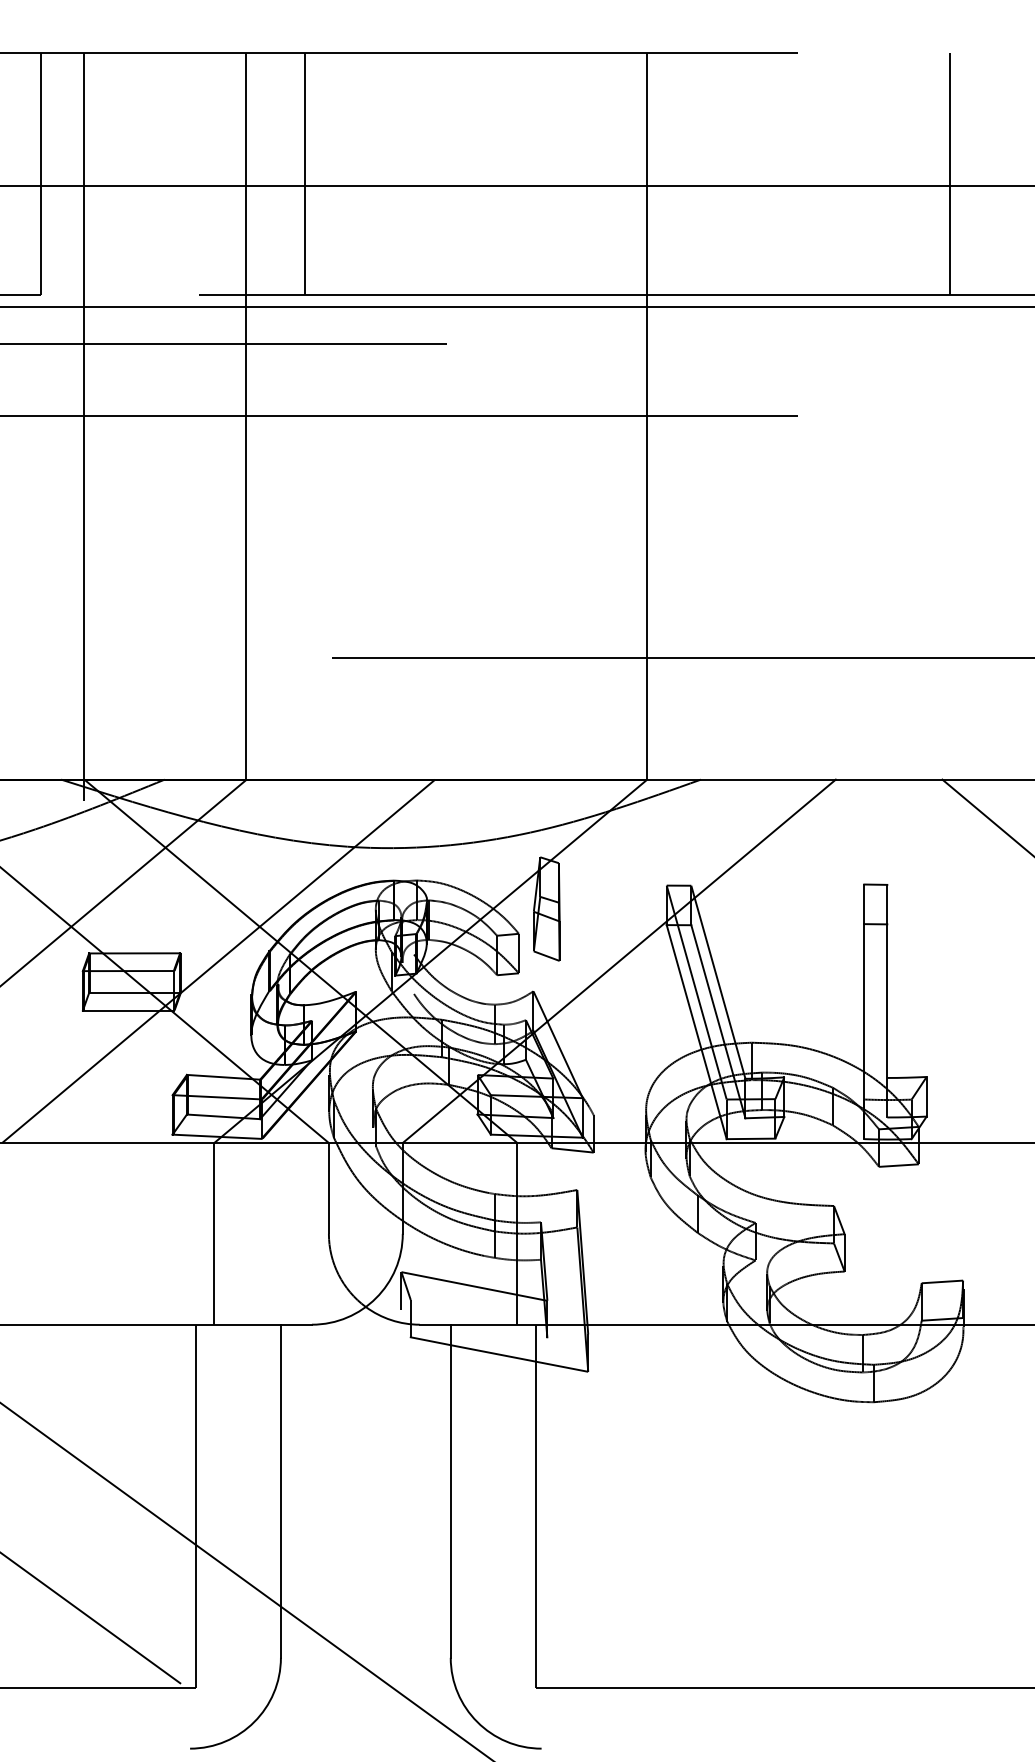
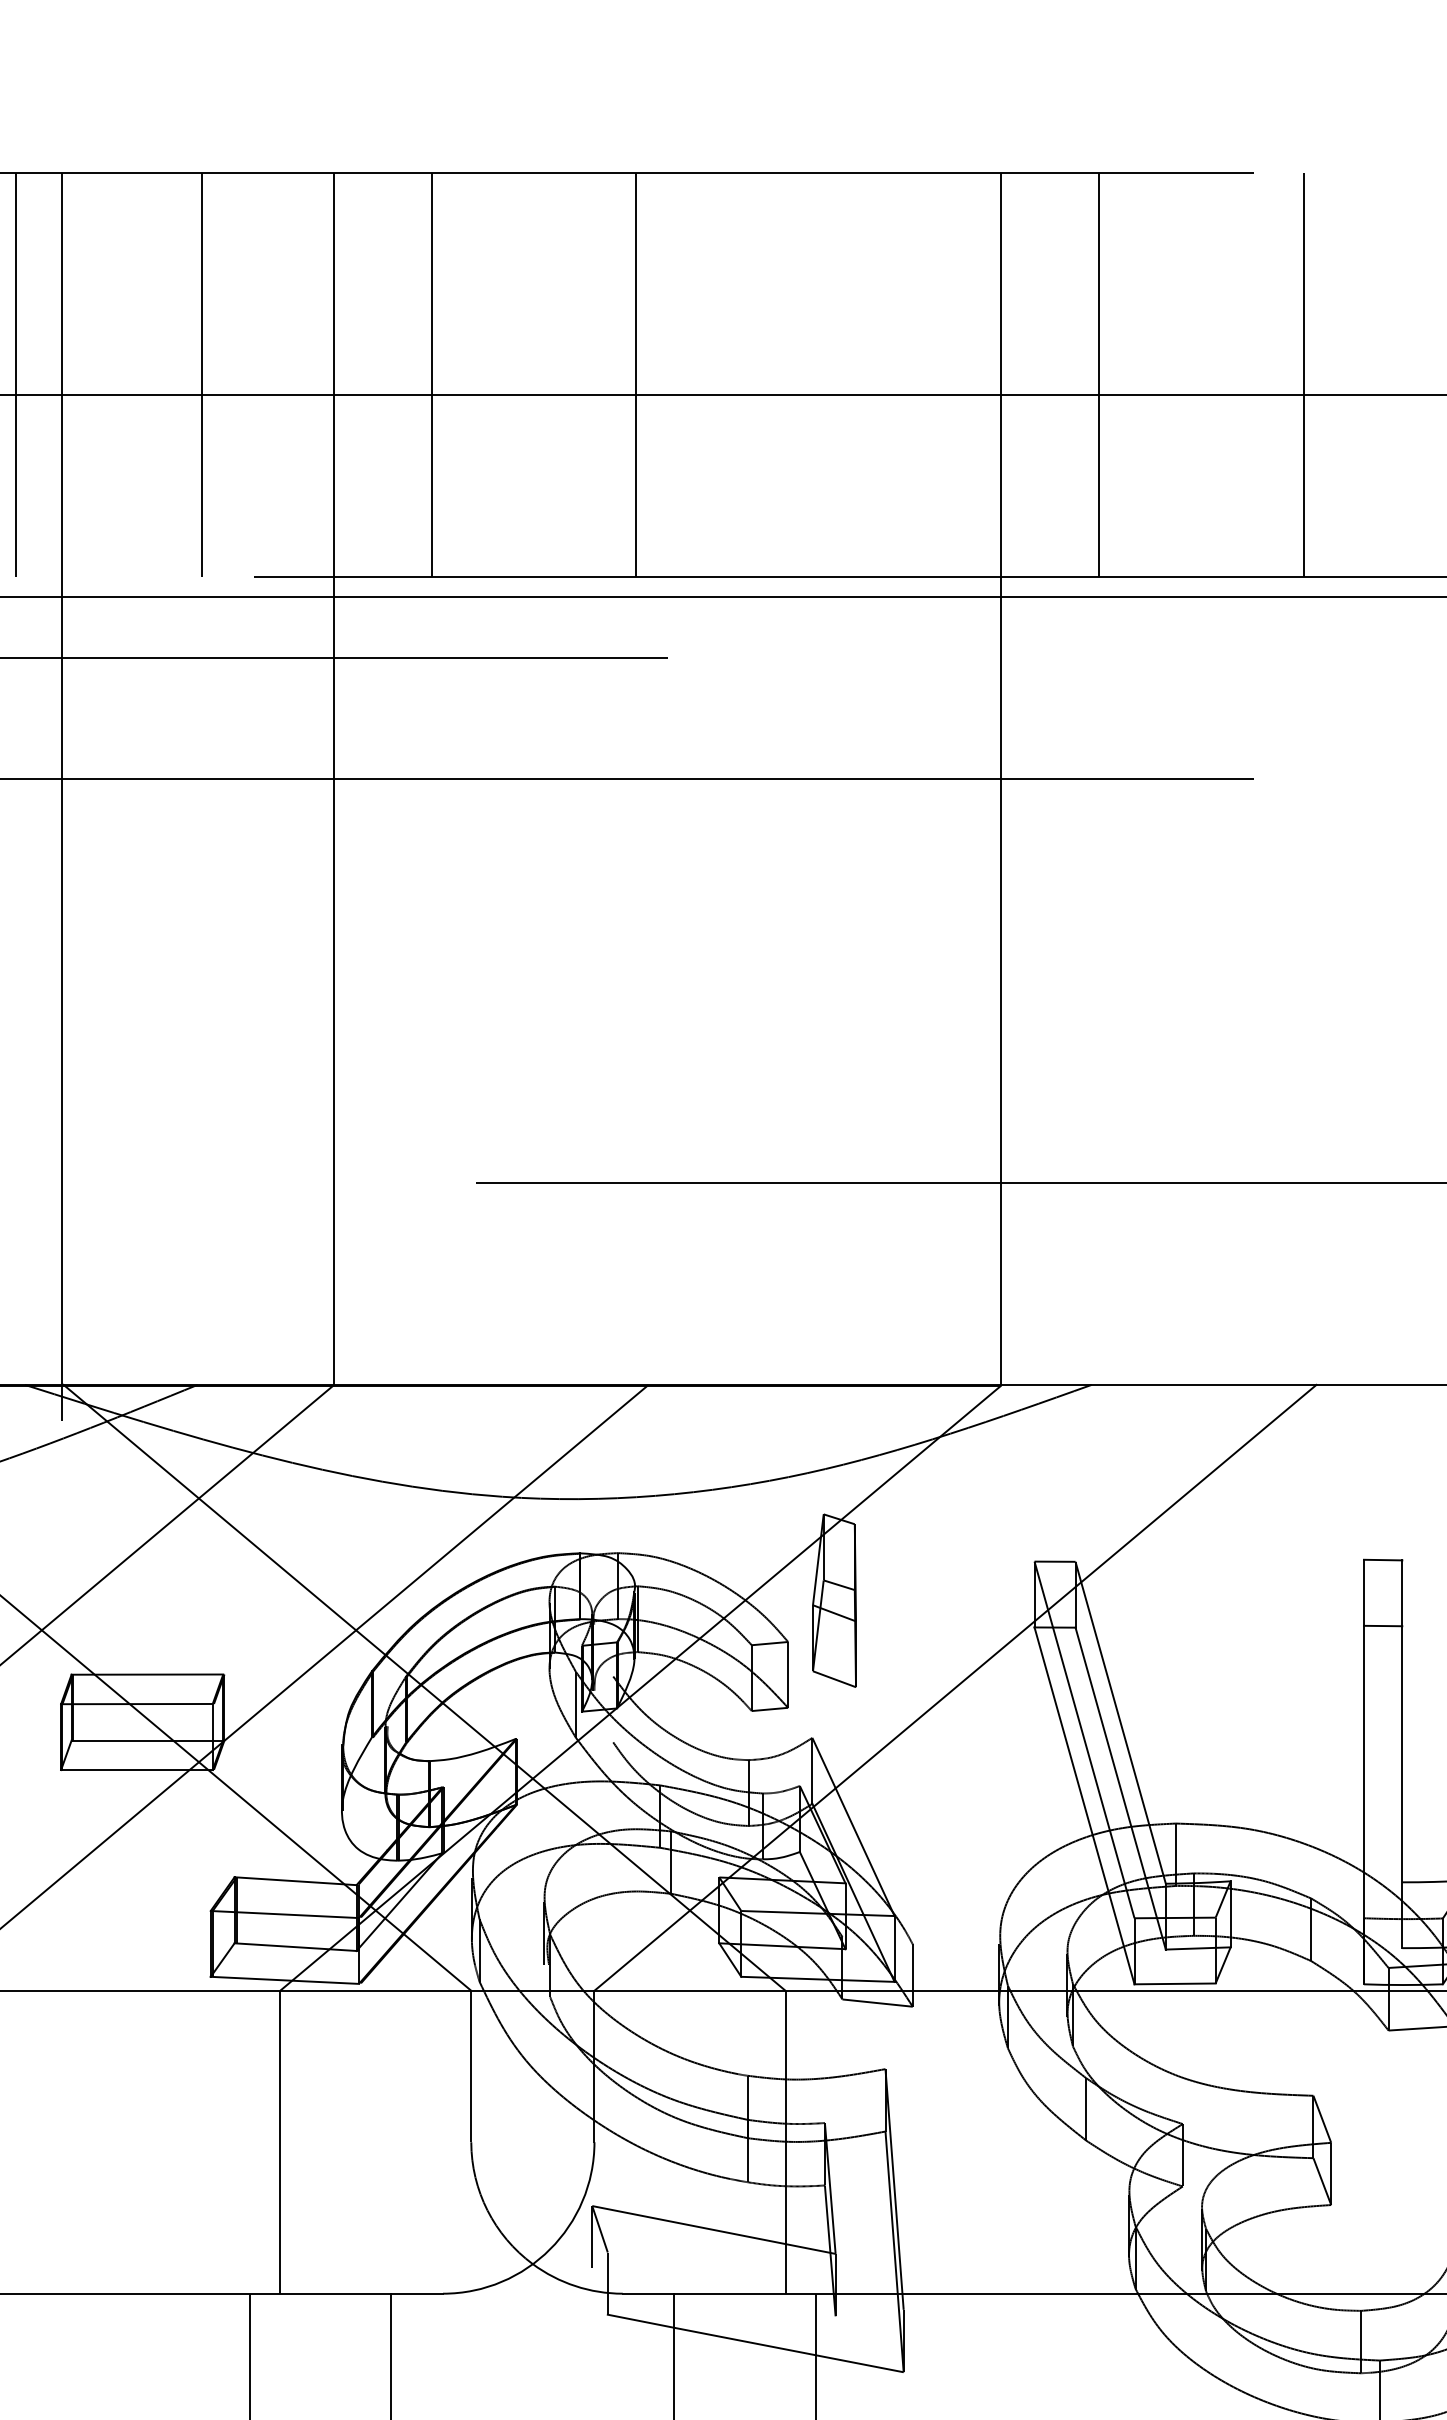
line: (55, 173) -> (15, 374), added
line: (167, 173) -> (202, 374), added
line: (427, 173) -> (635, 374), added
line: (705, 173) -> (1099, 374), added
line: (828, 173) -> (1304, 374), added

